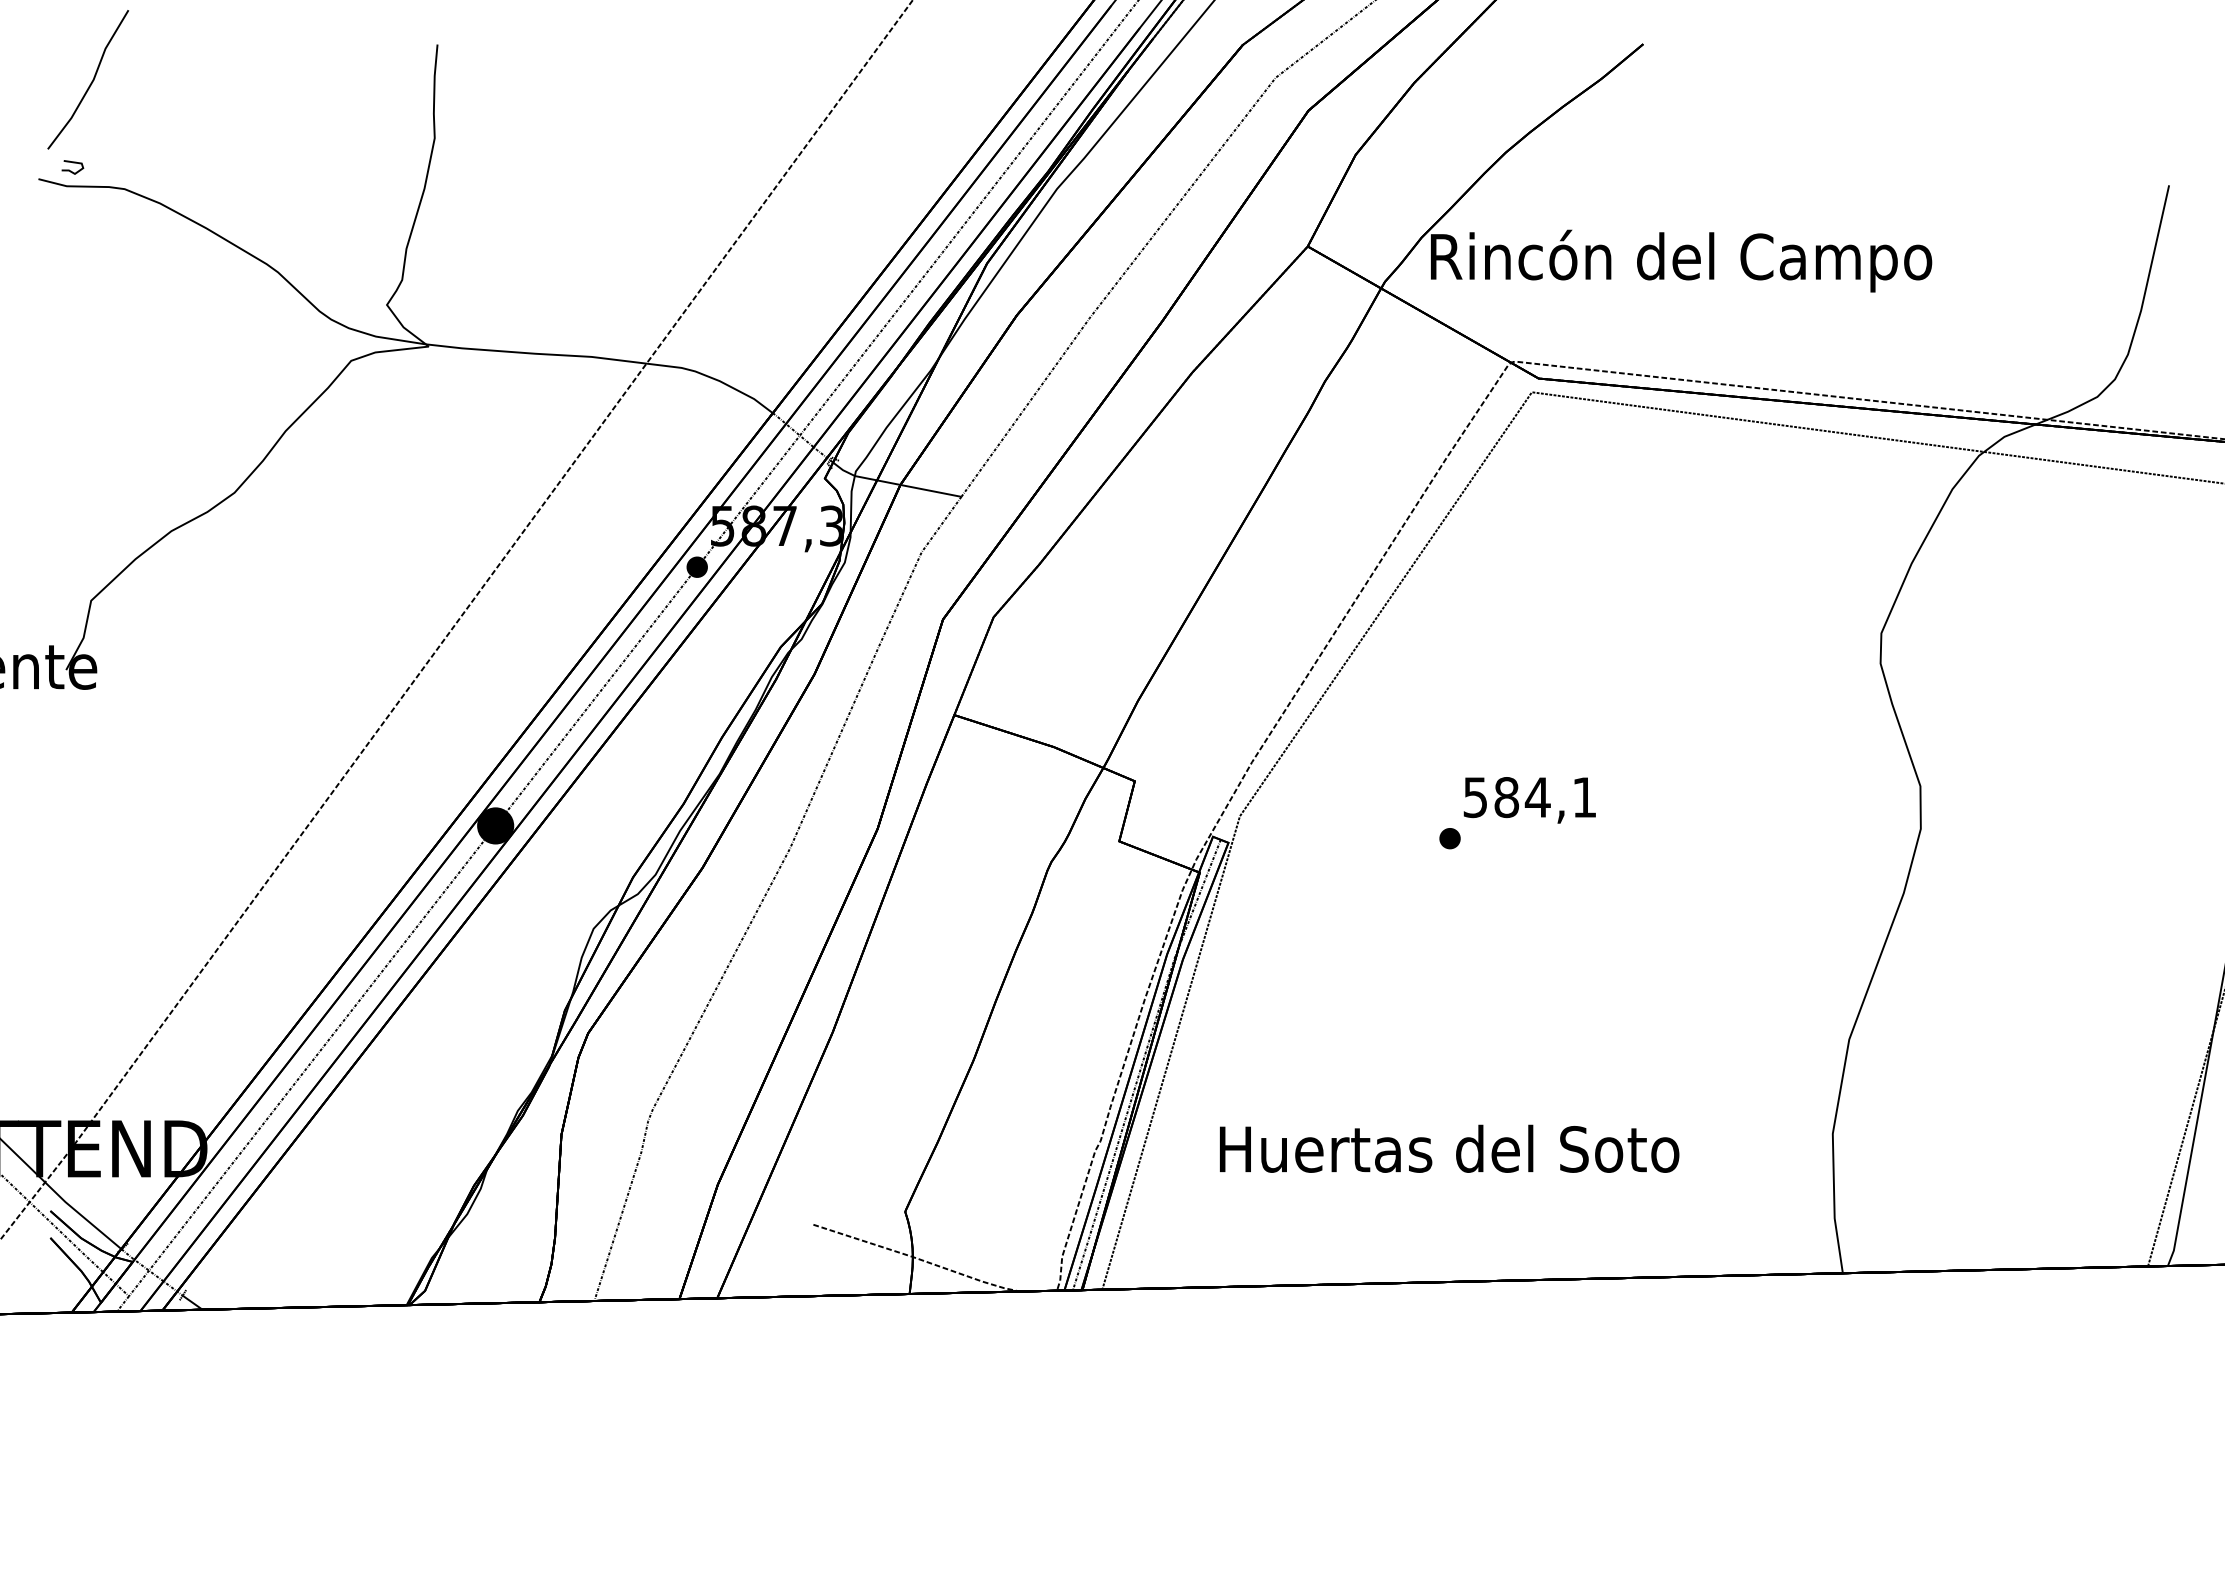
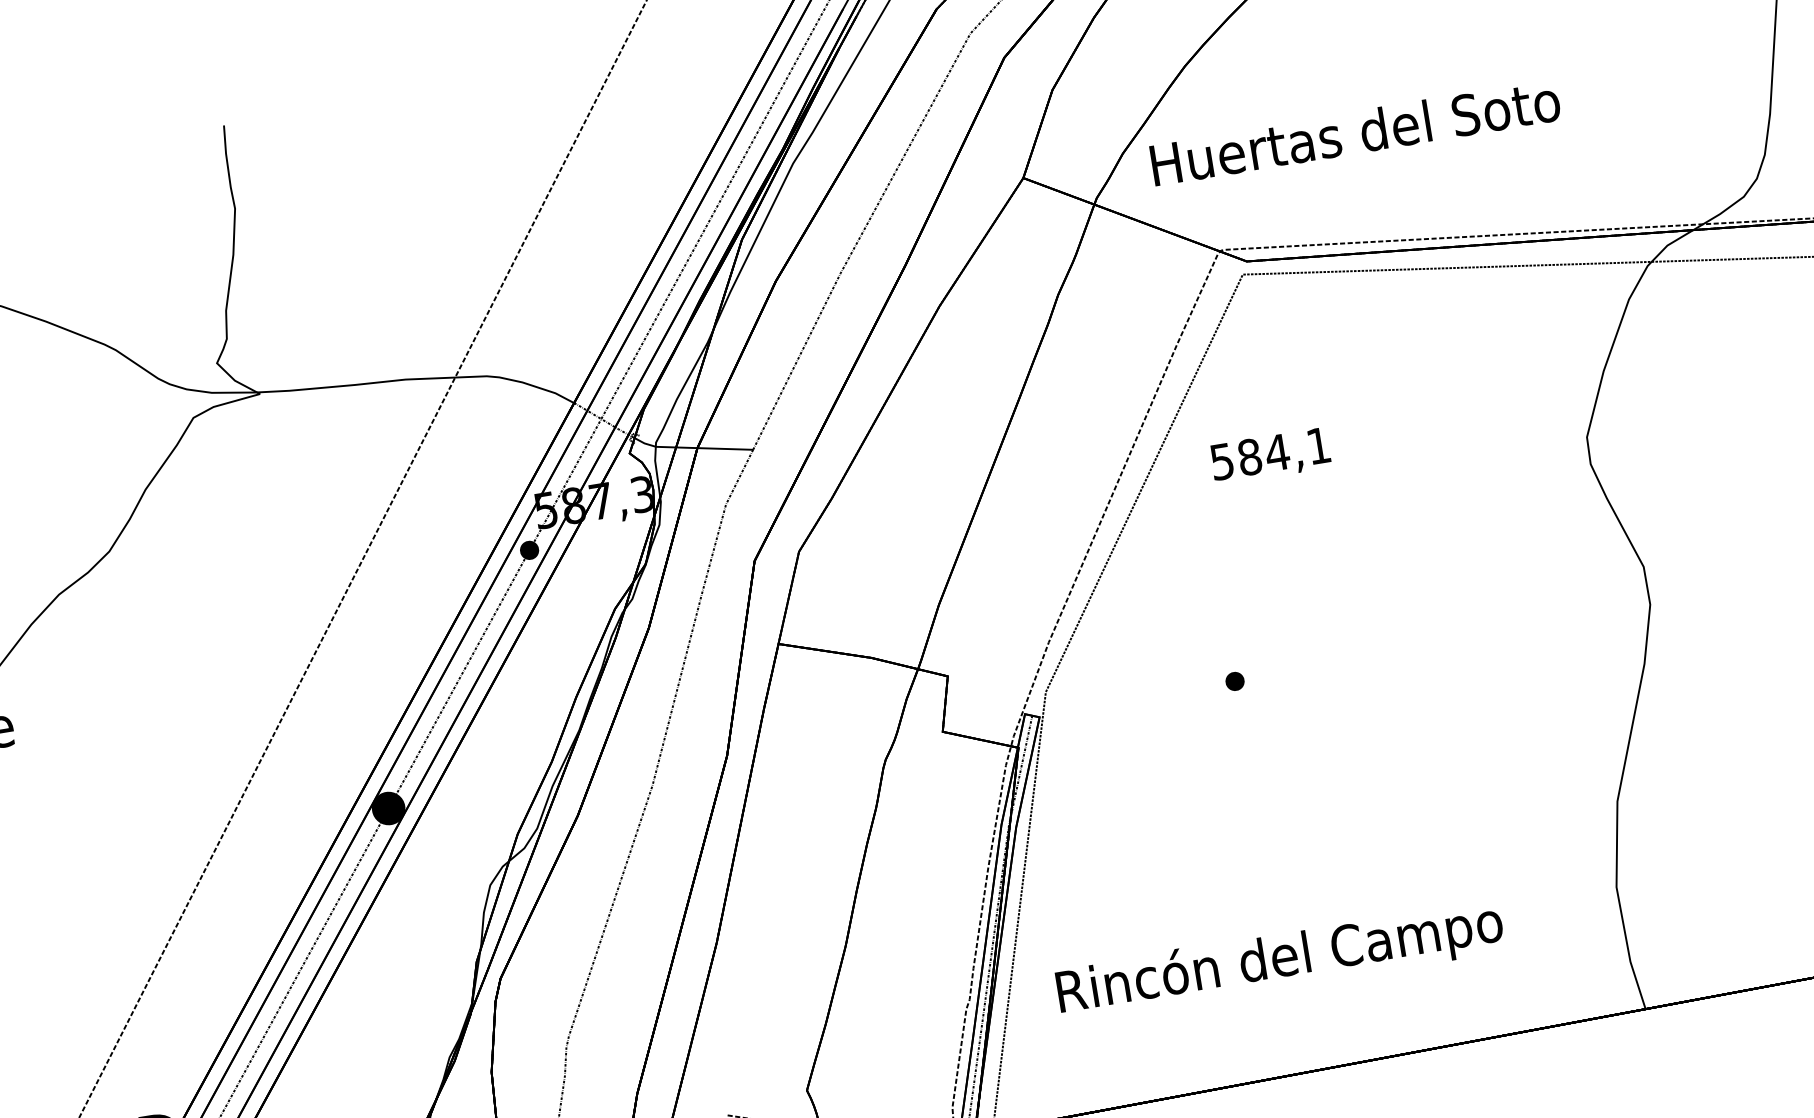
text: (1681, 260) -> (1356, 136), Rincón del Campo -> Huertas del Soto
text: (1529, 800) -> (1270, 456), moved
text: (1449, 1153) -> (1280, 960), Huertas del Soto -> Rincón del Campo

